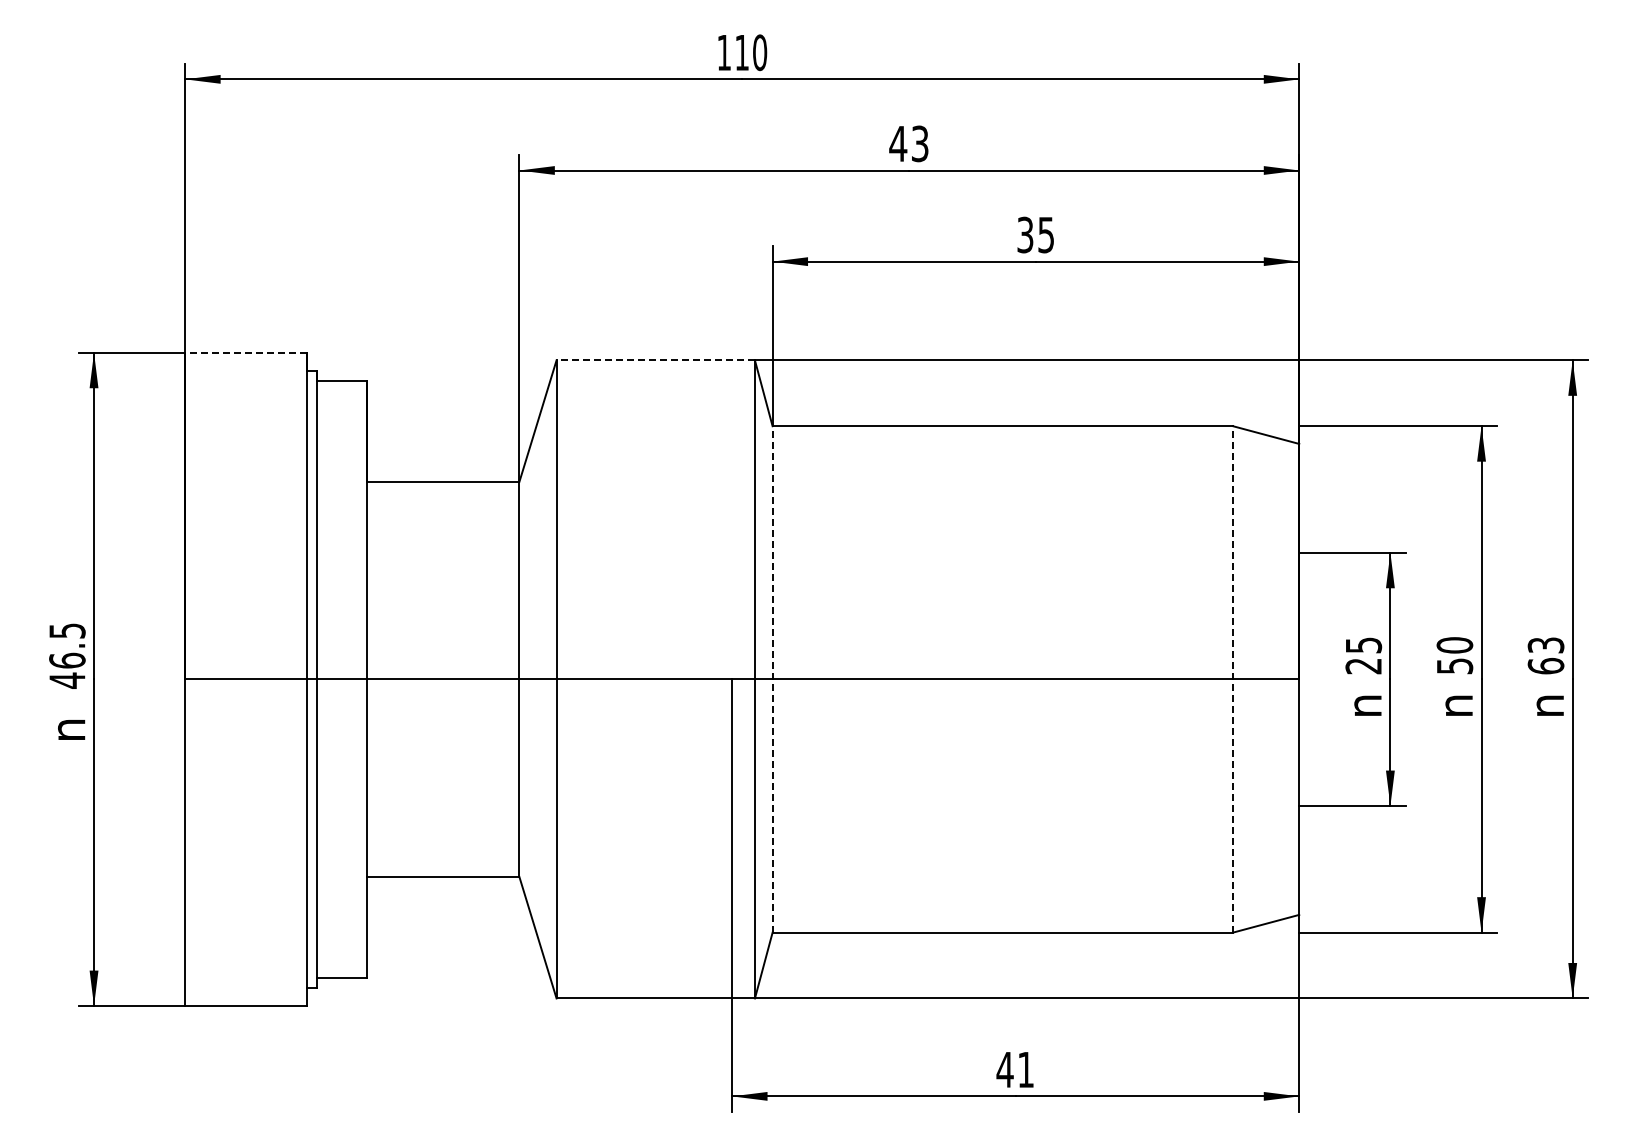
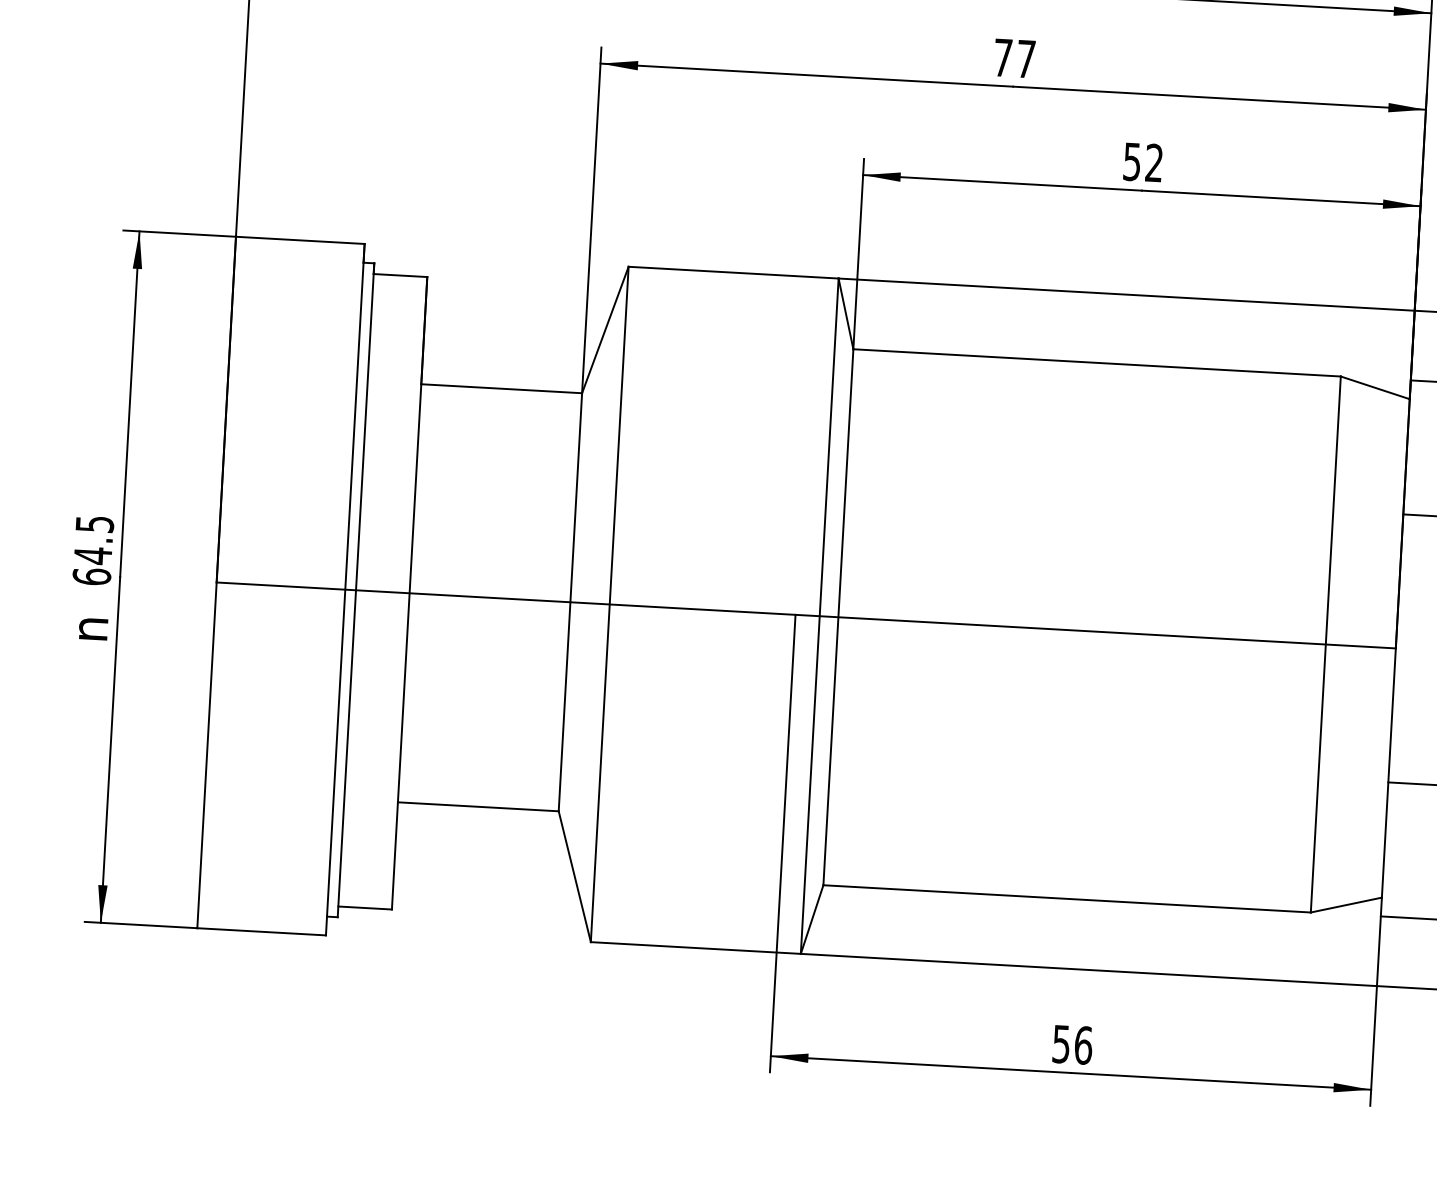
text: (908, 143) -> (1013, 58), 43 -> 77
text: (1035, 234) -> (1142, 161), 35 -> 52
line: (245, 352) -> (299, 240), dashed -> solid
line: (655, 360) -> (733, 272), dashed -> solid
text: (67, 670) -> (92, 566), 46.5 -> 64.5
line: (772, 678) -> (838, 616), dashed -> solid
line: (1233, 678) -> (1326, 643), dashed -> solid
text: (1015, 1069) -> (1072, 1044), 41 -> 56

